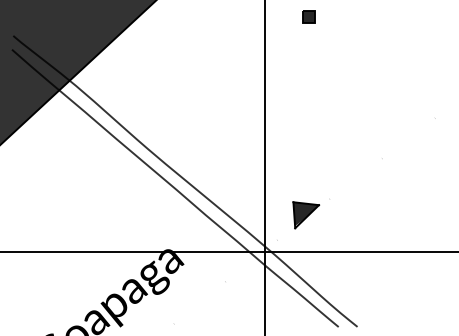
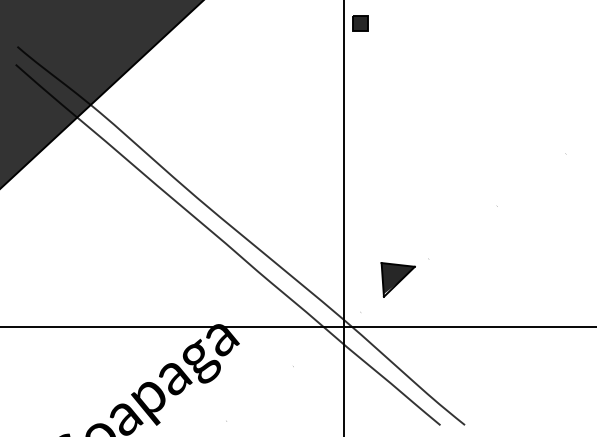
part: (309, 17) -> (360, 23), moved

